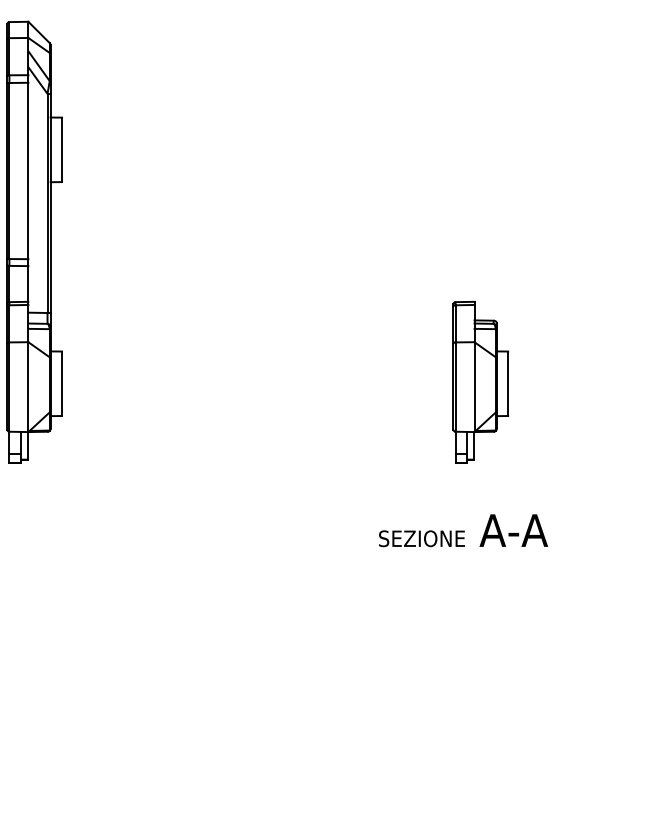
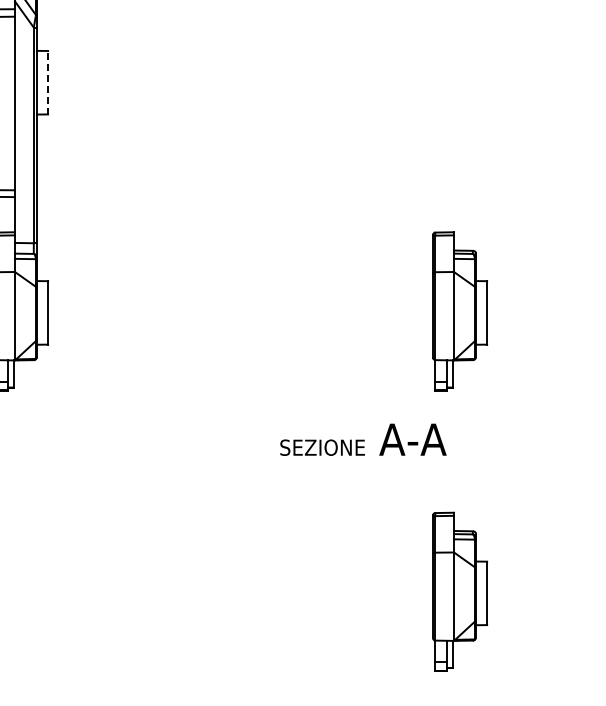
line: (62, 149) -> (48, 82), solid -> dashed
text: (463, 530) -> (363, 439), moved
part: (480, 666) -> (459, 591), added

